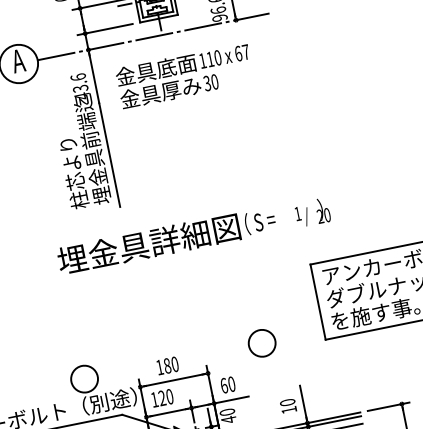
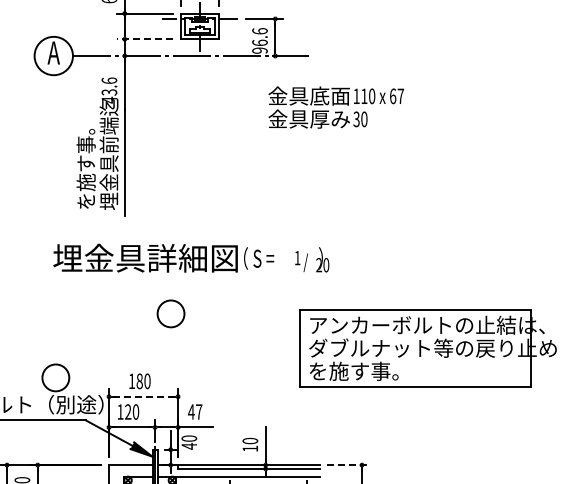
line: (104, 29) -> (144, 39), solid -> dashed
text: (184, 76) -> (335, 107), moved
text: (72, 168) -> (85, 169), 柱芯より -> を施す事。
circle: (261, 343) -> (170, 313), moved
line: (174, 380) -> (143, 396), solid -> dashed
text: (228, 384) -> (195, 411), 60 -> 47
line: (388, 407) -> (348, 465), solid -> dashed

